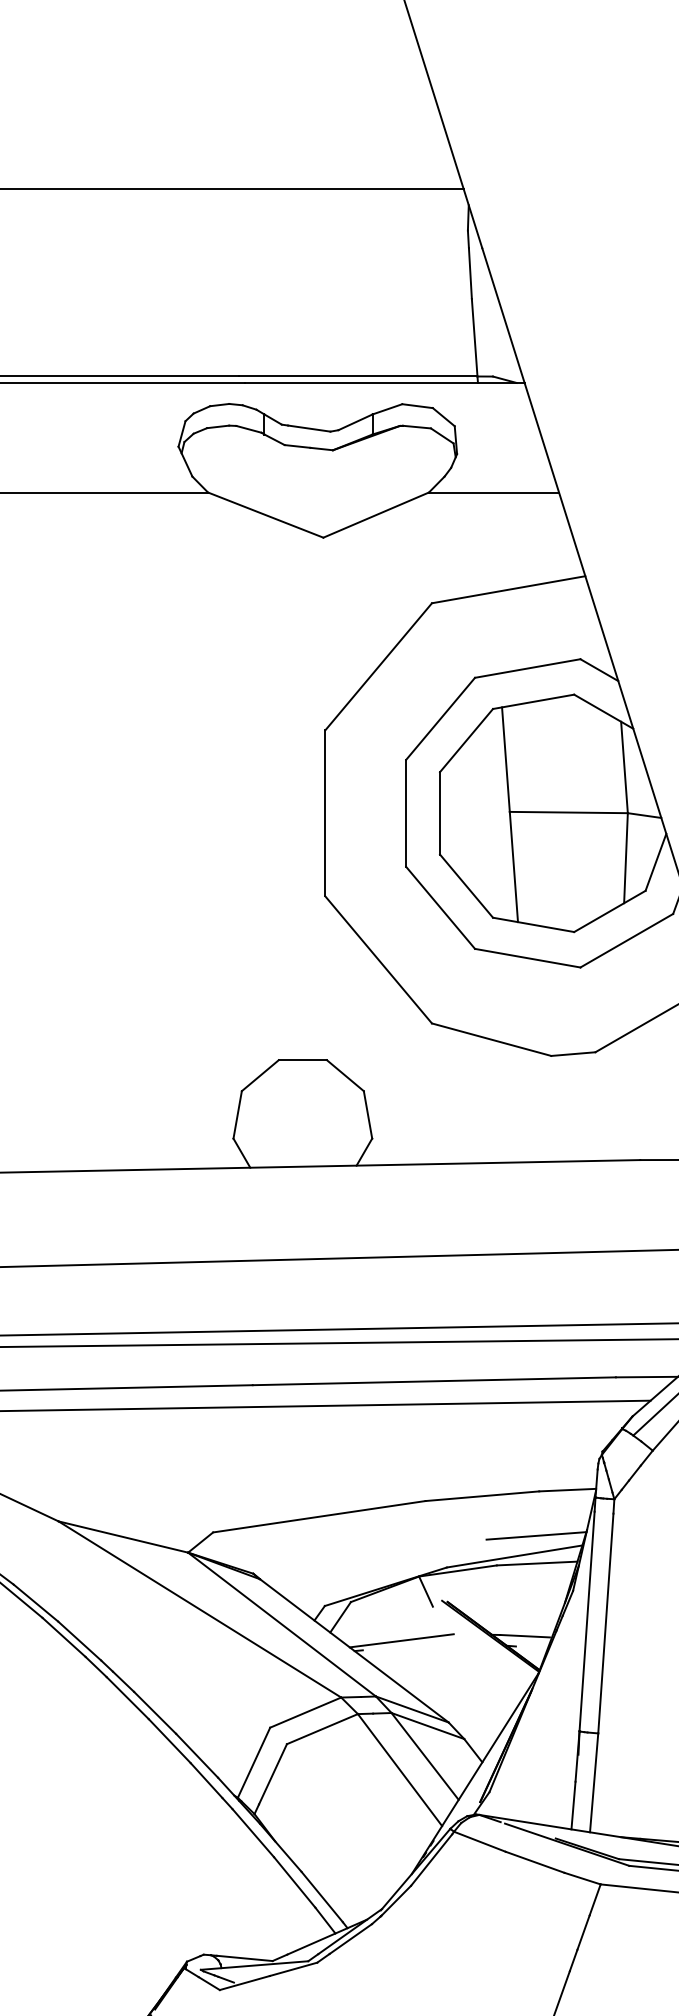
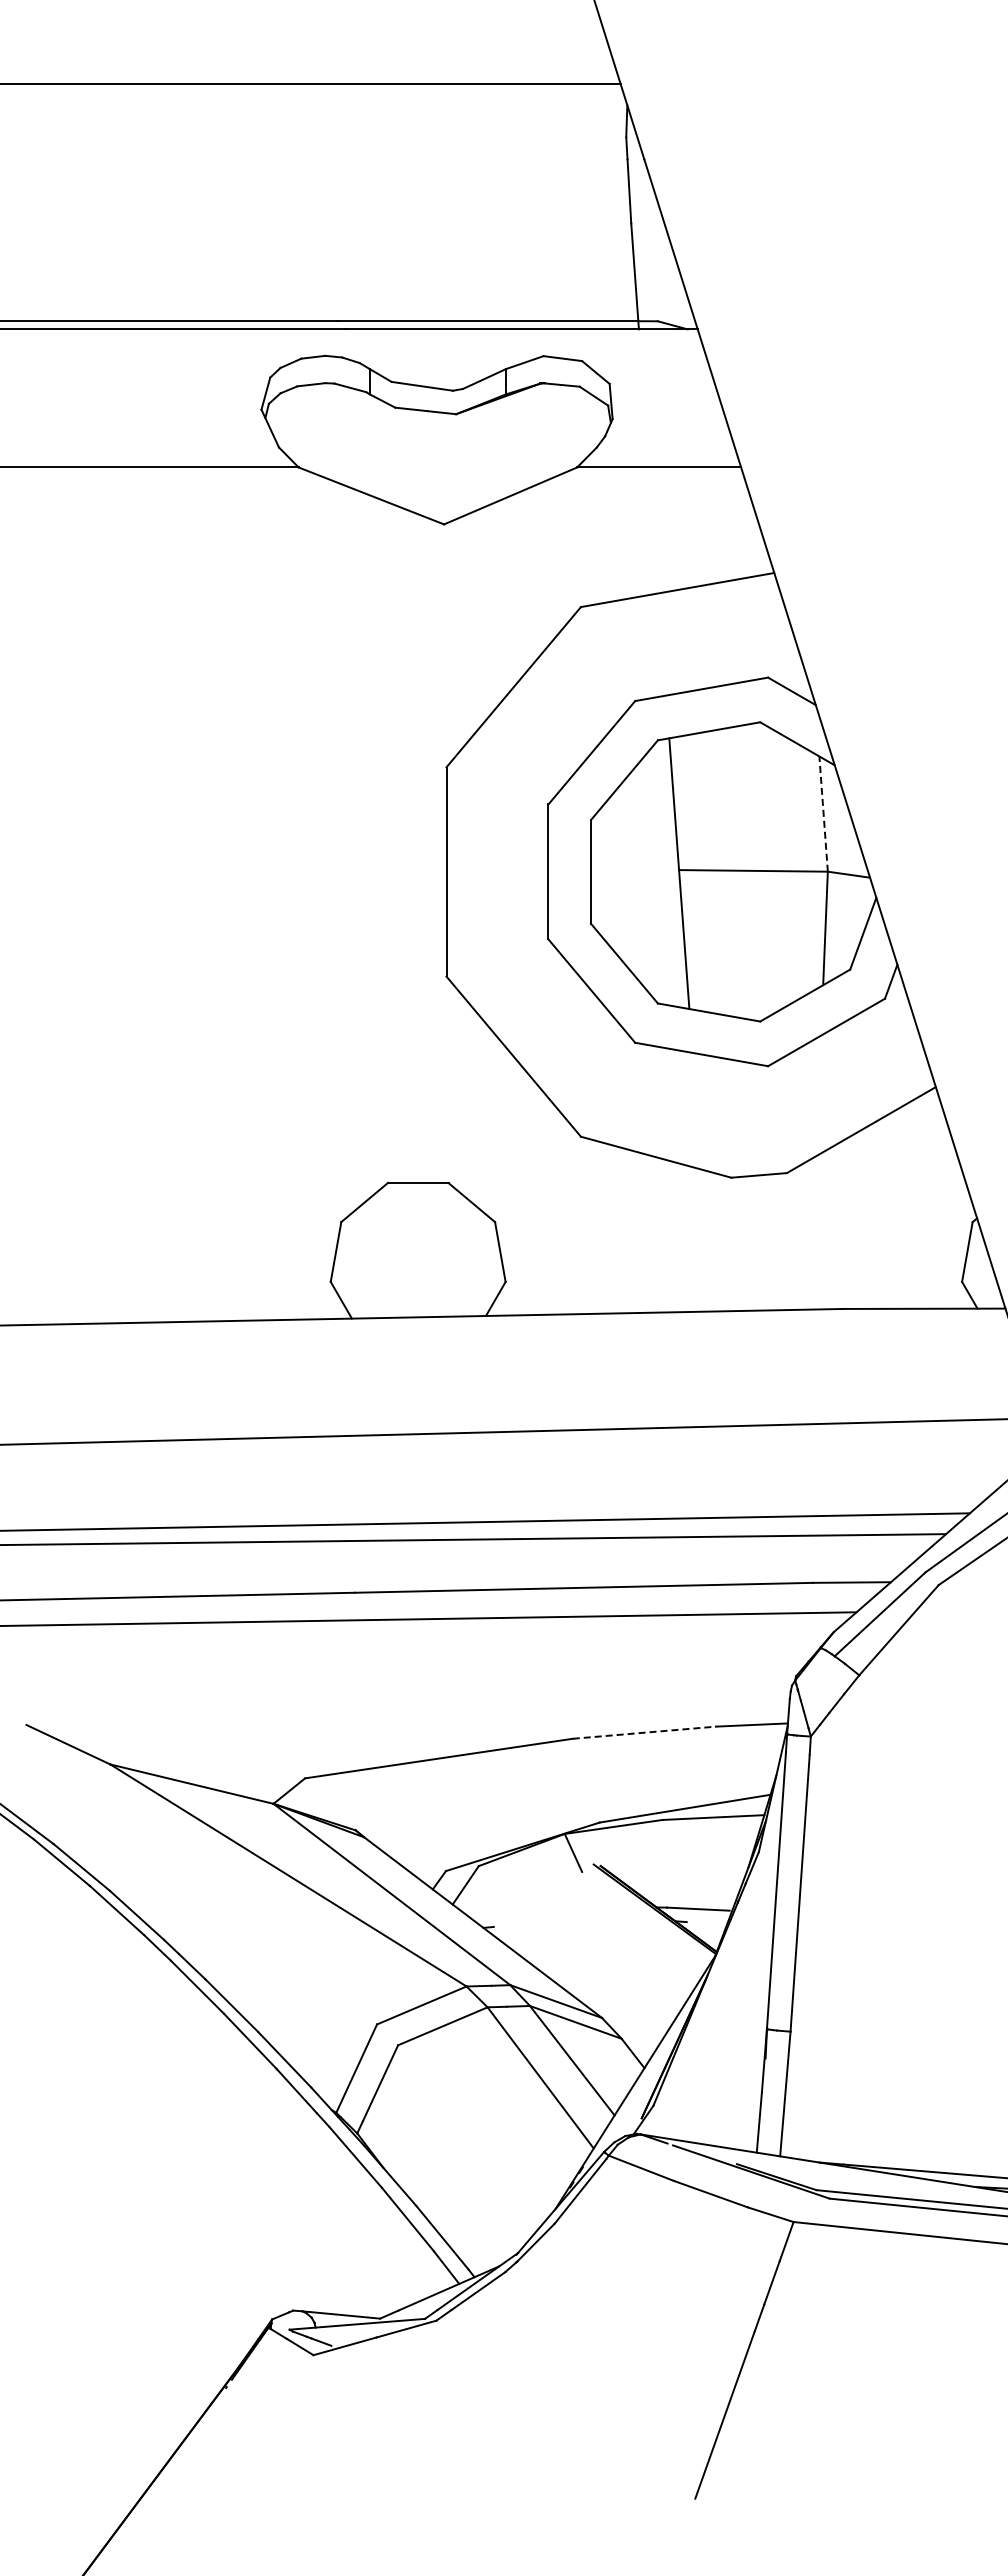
line: (624, 767) -> (823, 814), solid -> dashed
line: (482, 1496) -> (644, 1732), solid -> dashed
line: (536, 1535) -> (712, 1782), removed
line: (401, 1640) -> (542, 1914), removed

